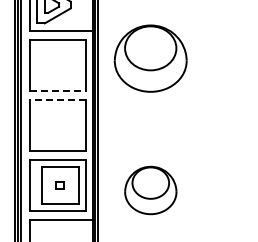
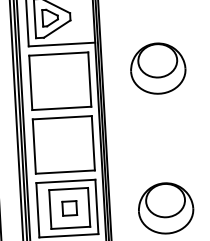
part: (150, 57) -> (157, 67), size x0.71
line: (57, 90) -> (61, 108), dashed -> solid
line: (57, 99) -> (61, 117), dashed -> solid
part: (60, 185) -> (70, 208), size x1.67

